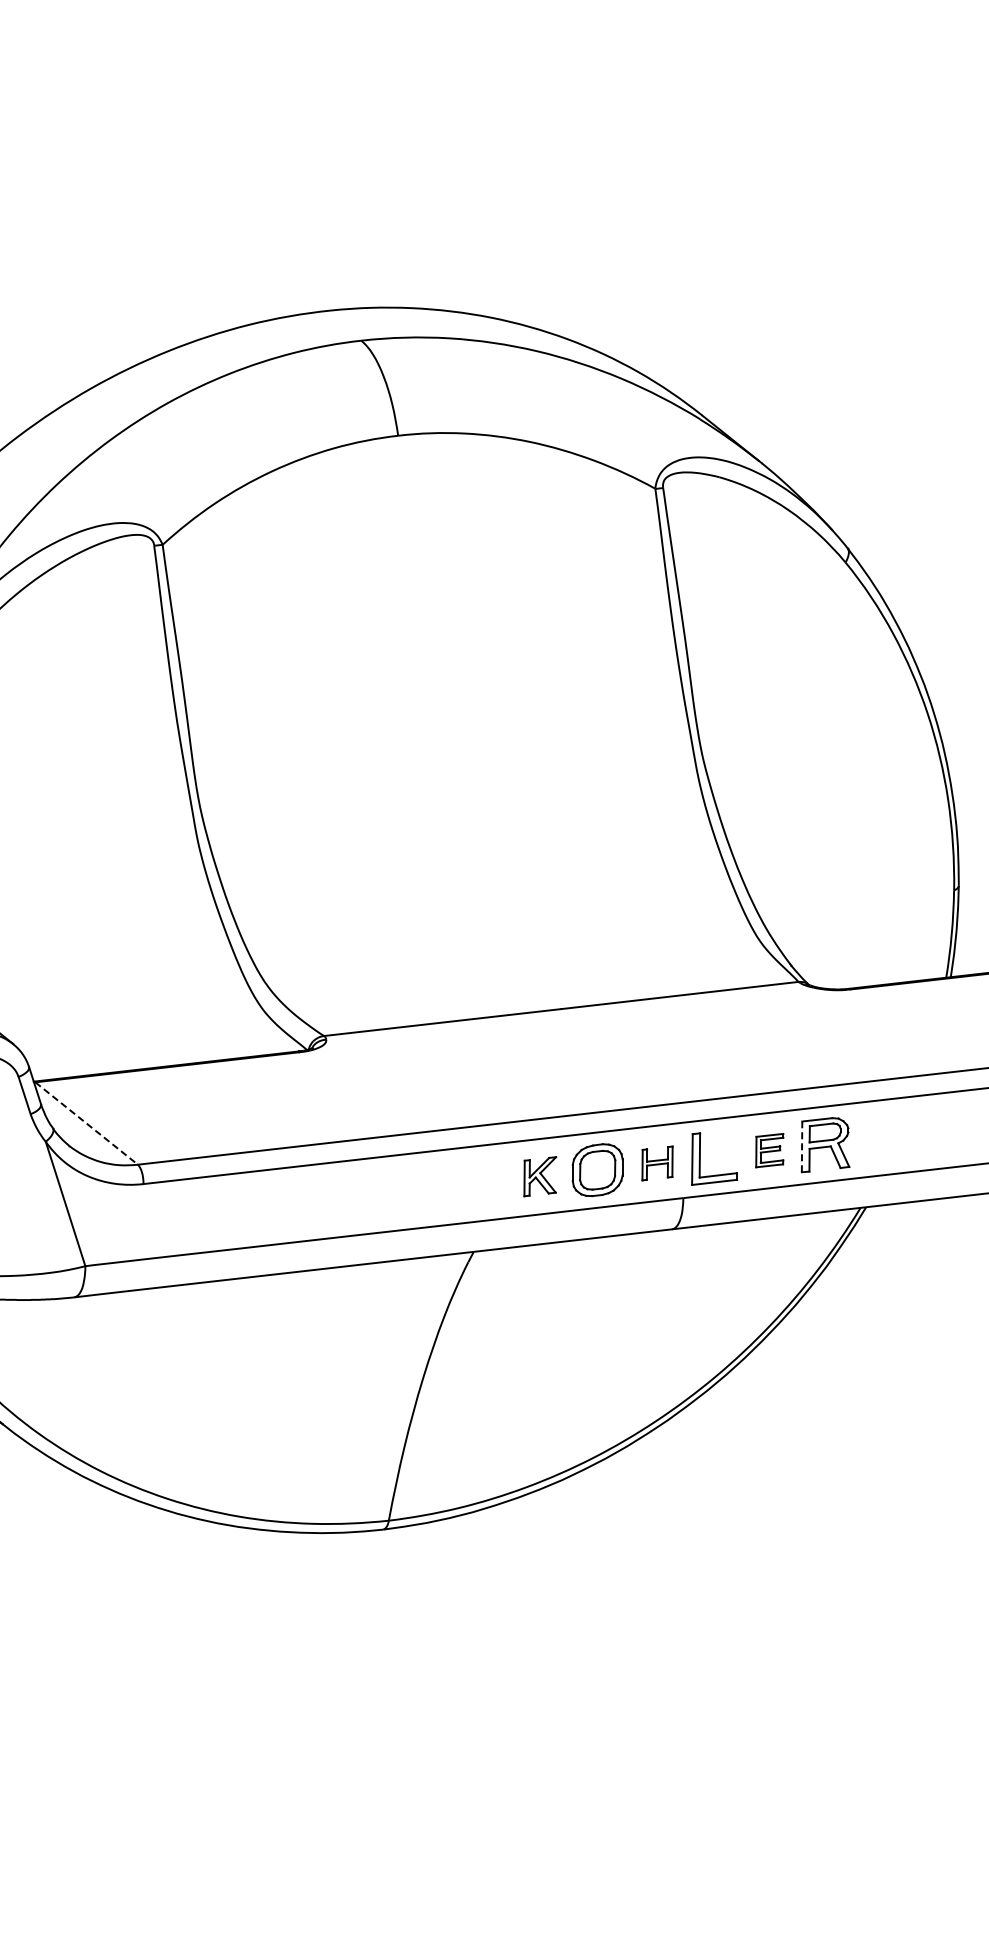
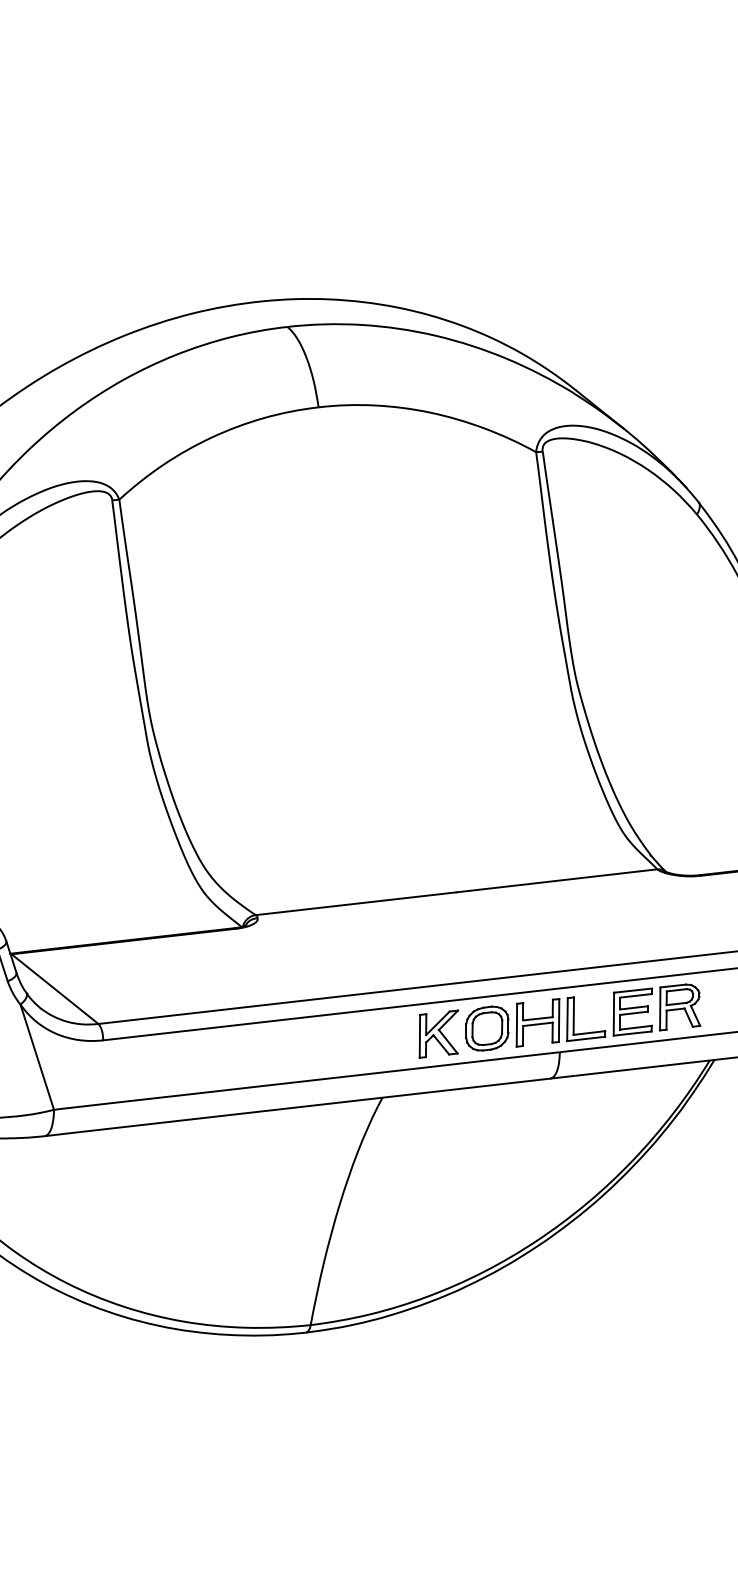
line: (86, 1123) -> (54, 989), dashed -> solid
line: (802, 1146) -> (660, 1008), dashed -> solid
part: (769, 1150) -> (632, 1011), size x1.67
part: (657, 1163) -> (537, 1022), size x1.67
part: (539, 1176) -> (438, 1033), size x1.43

